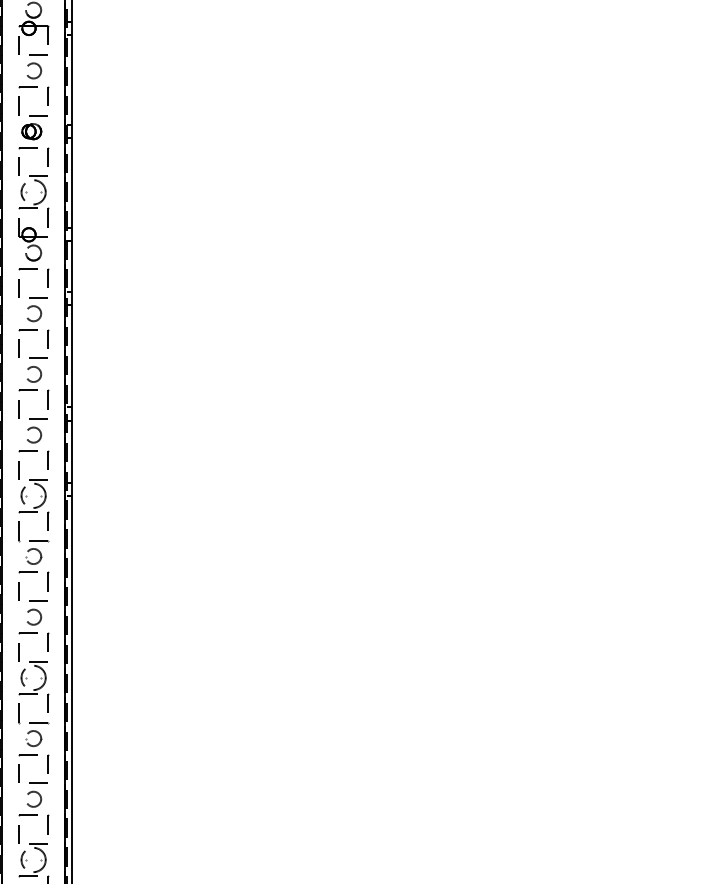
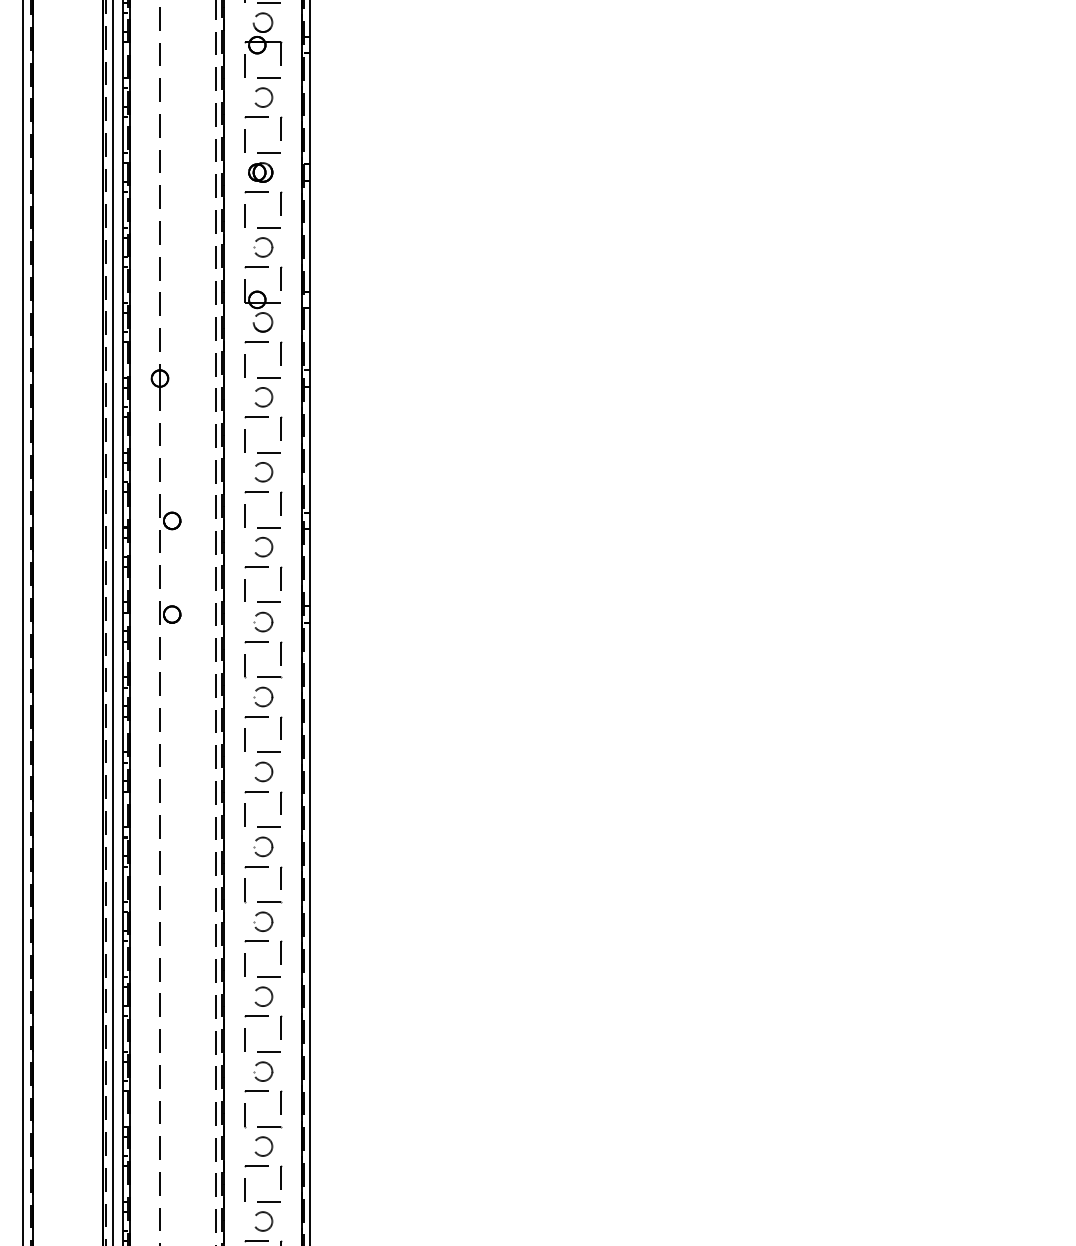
circle: (33, 192) -> (262, 247), size x0.62
circle: (33, 495) -> (262, 621), size x0.62
circle: (33, 677) -> (262, 846), size x0.62
circle: (33, 859) -> (262, 1071), size x0.62

